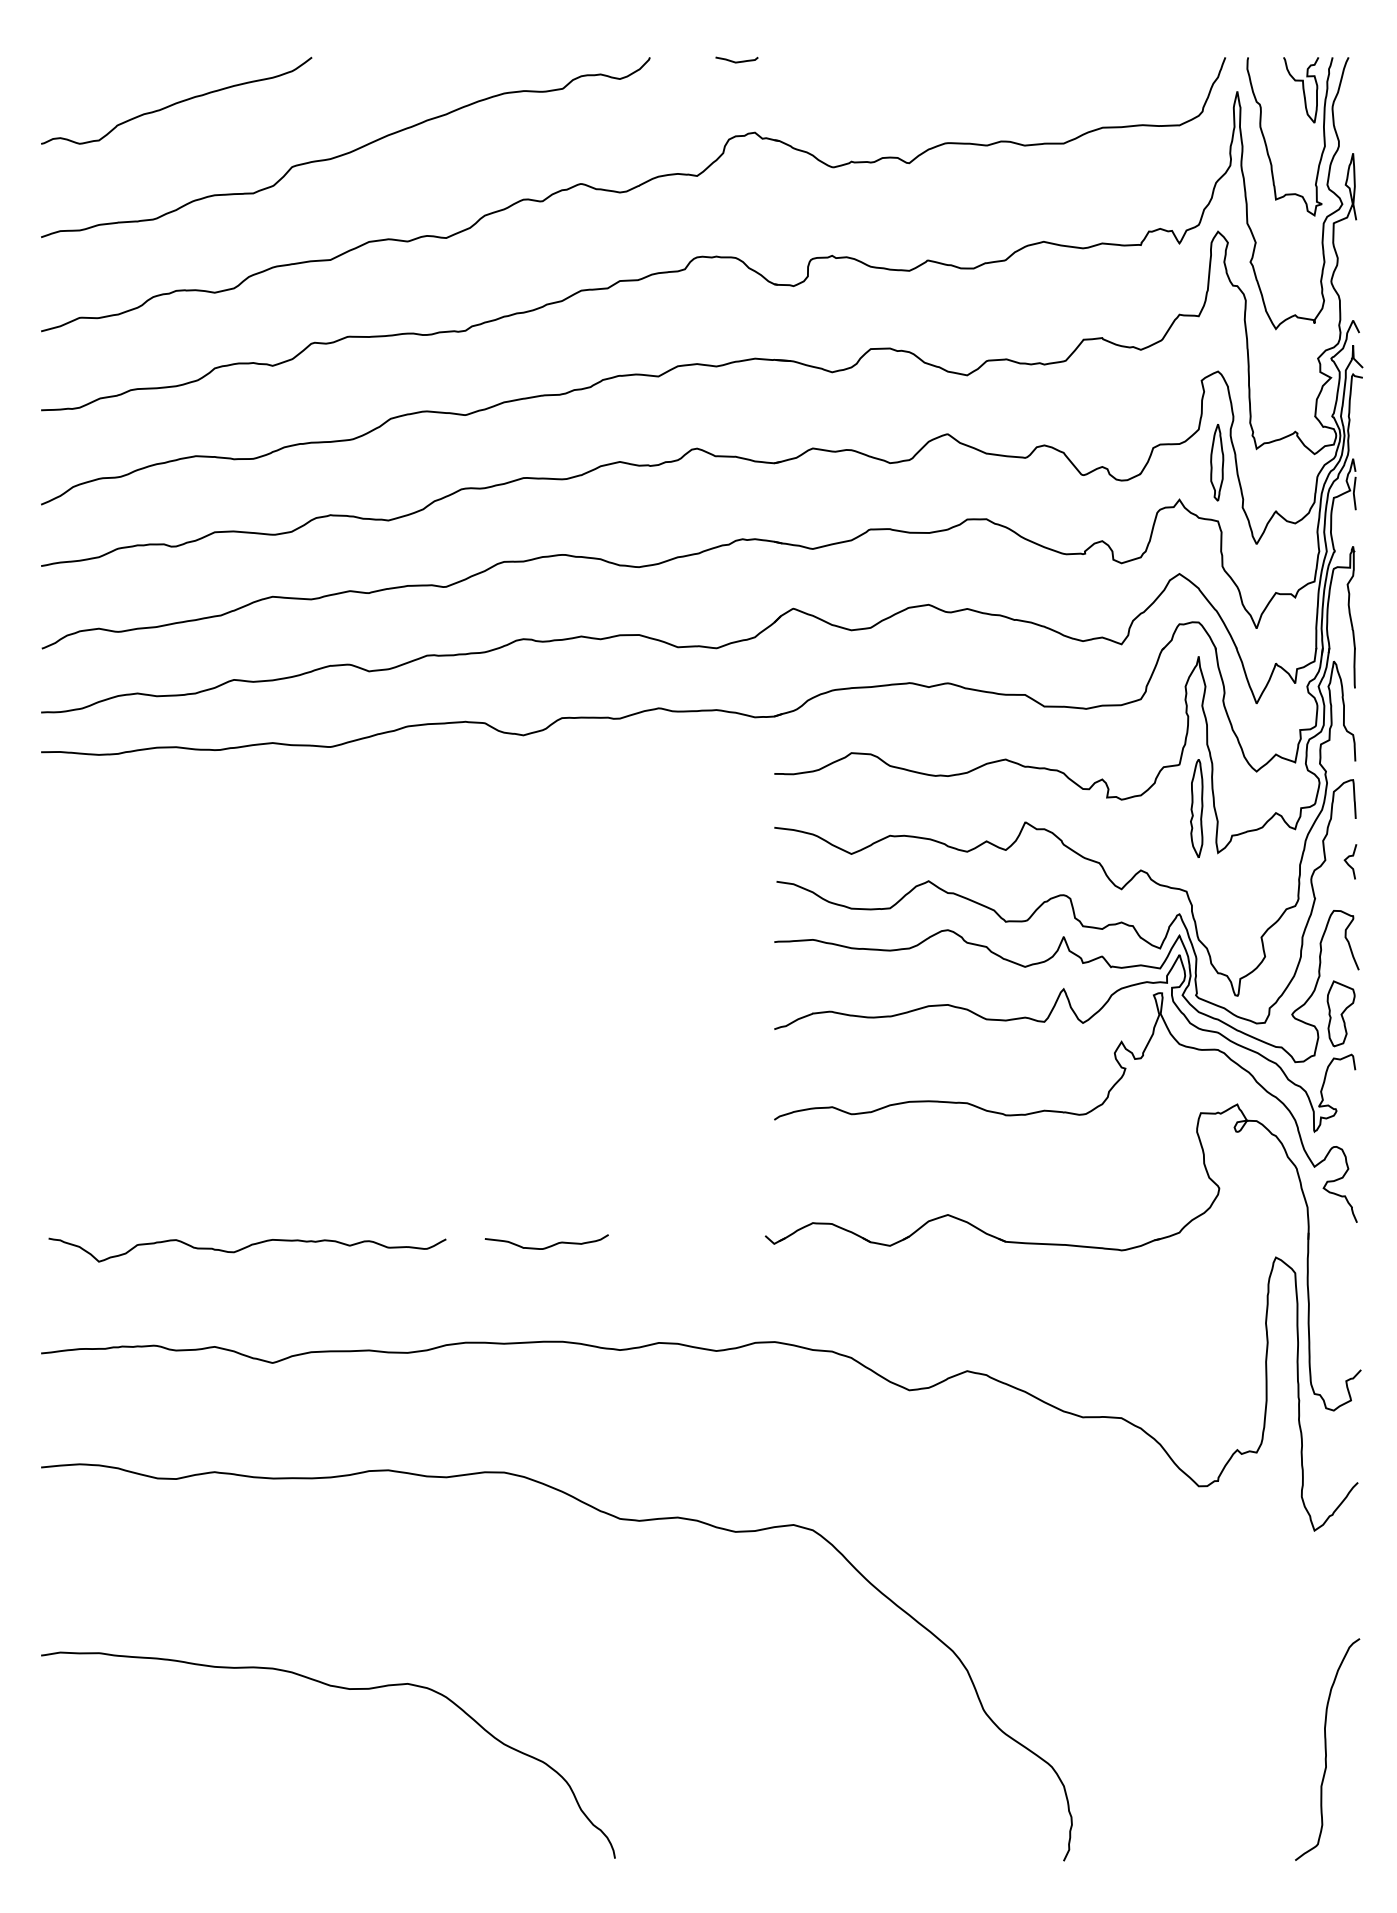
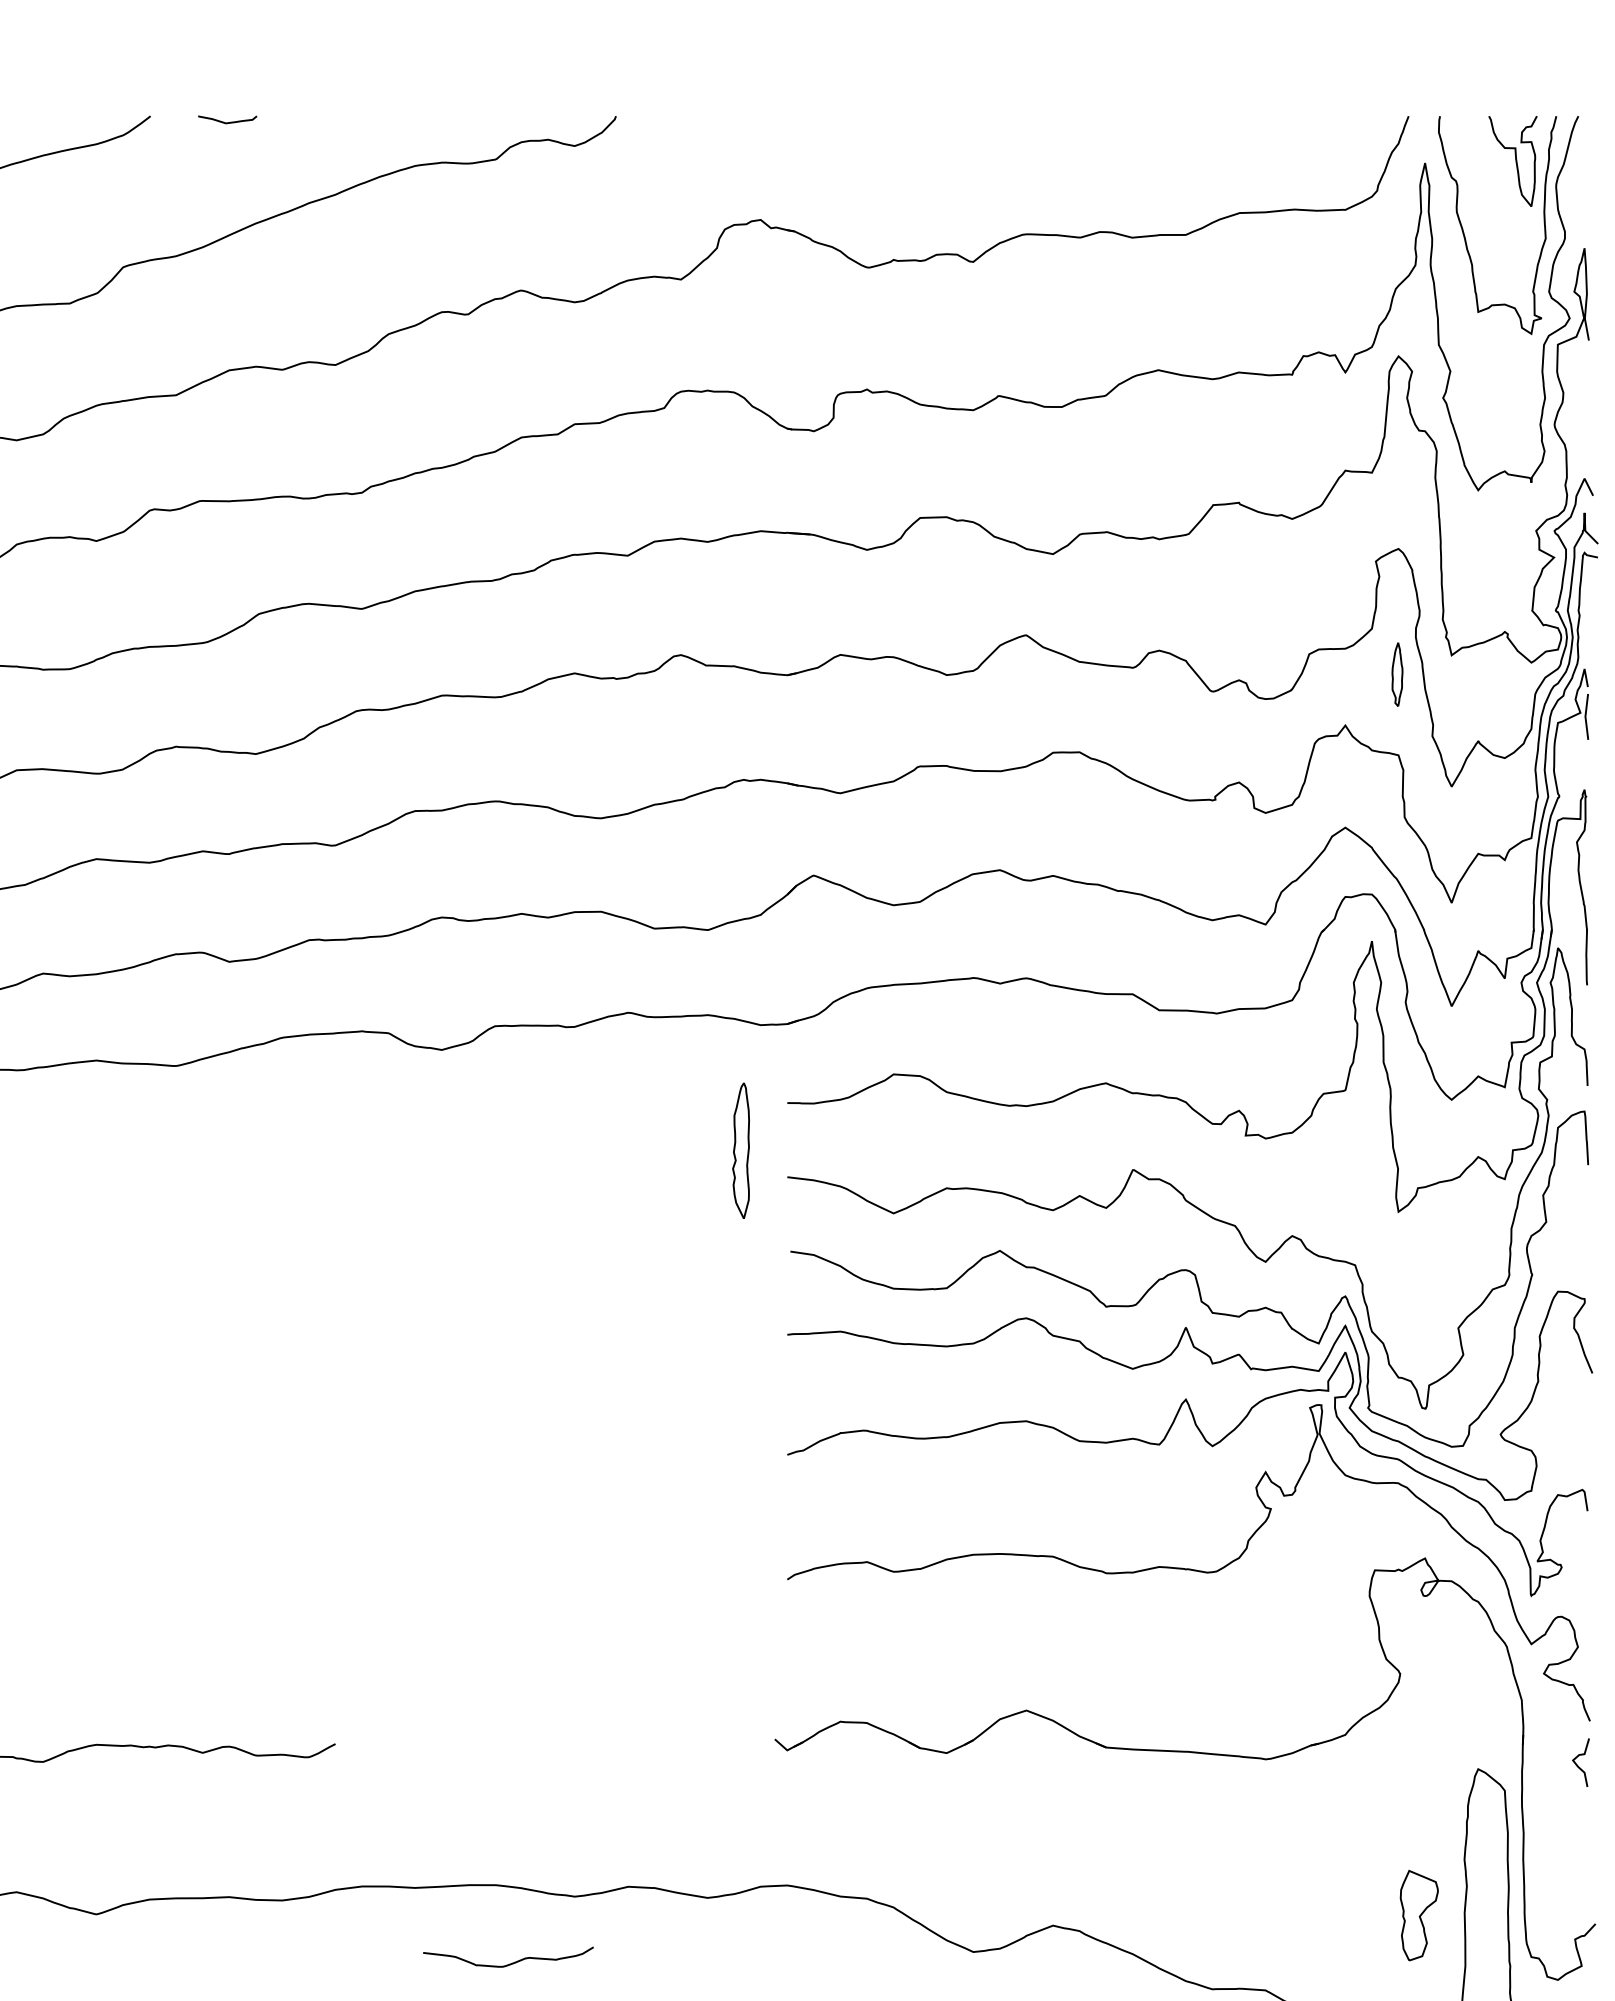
curve: (736, 61) -> (227, 121), moved
part: (1217, 462) -> (1397, 674), size x0.6
part: (1196, 808) -> (740, 1150), moved
curve: (1348, 863) -> (1578, 1764), moved
part: (1340, 1013) -> (1418, 1915), moved
curve: (549, 1245) -> (512, 1961), moved

